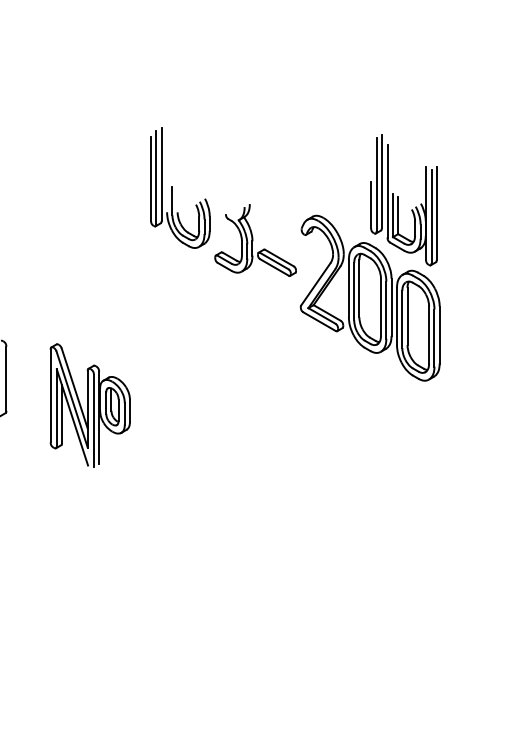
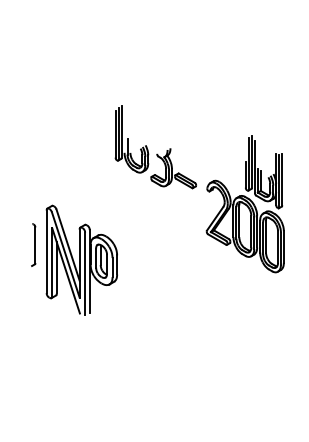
part: (368, 258) -> (244, 204), moved
part: (89, 404) -> (81, 259), size x1.6

